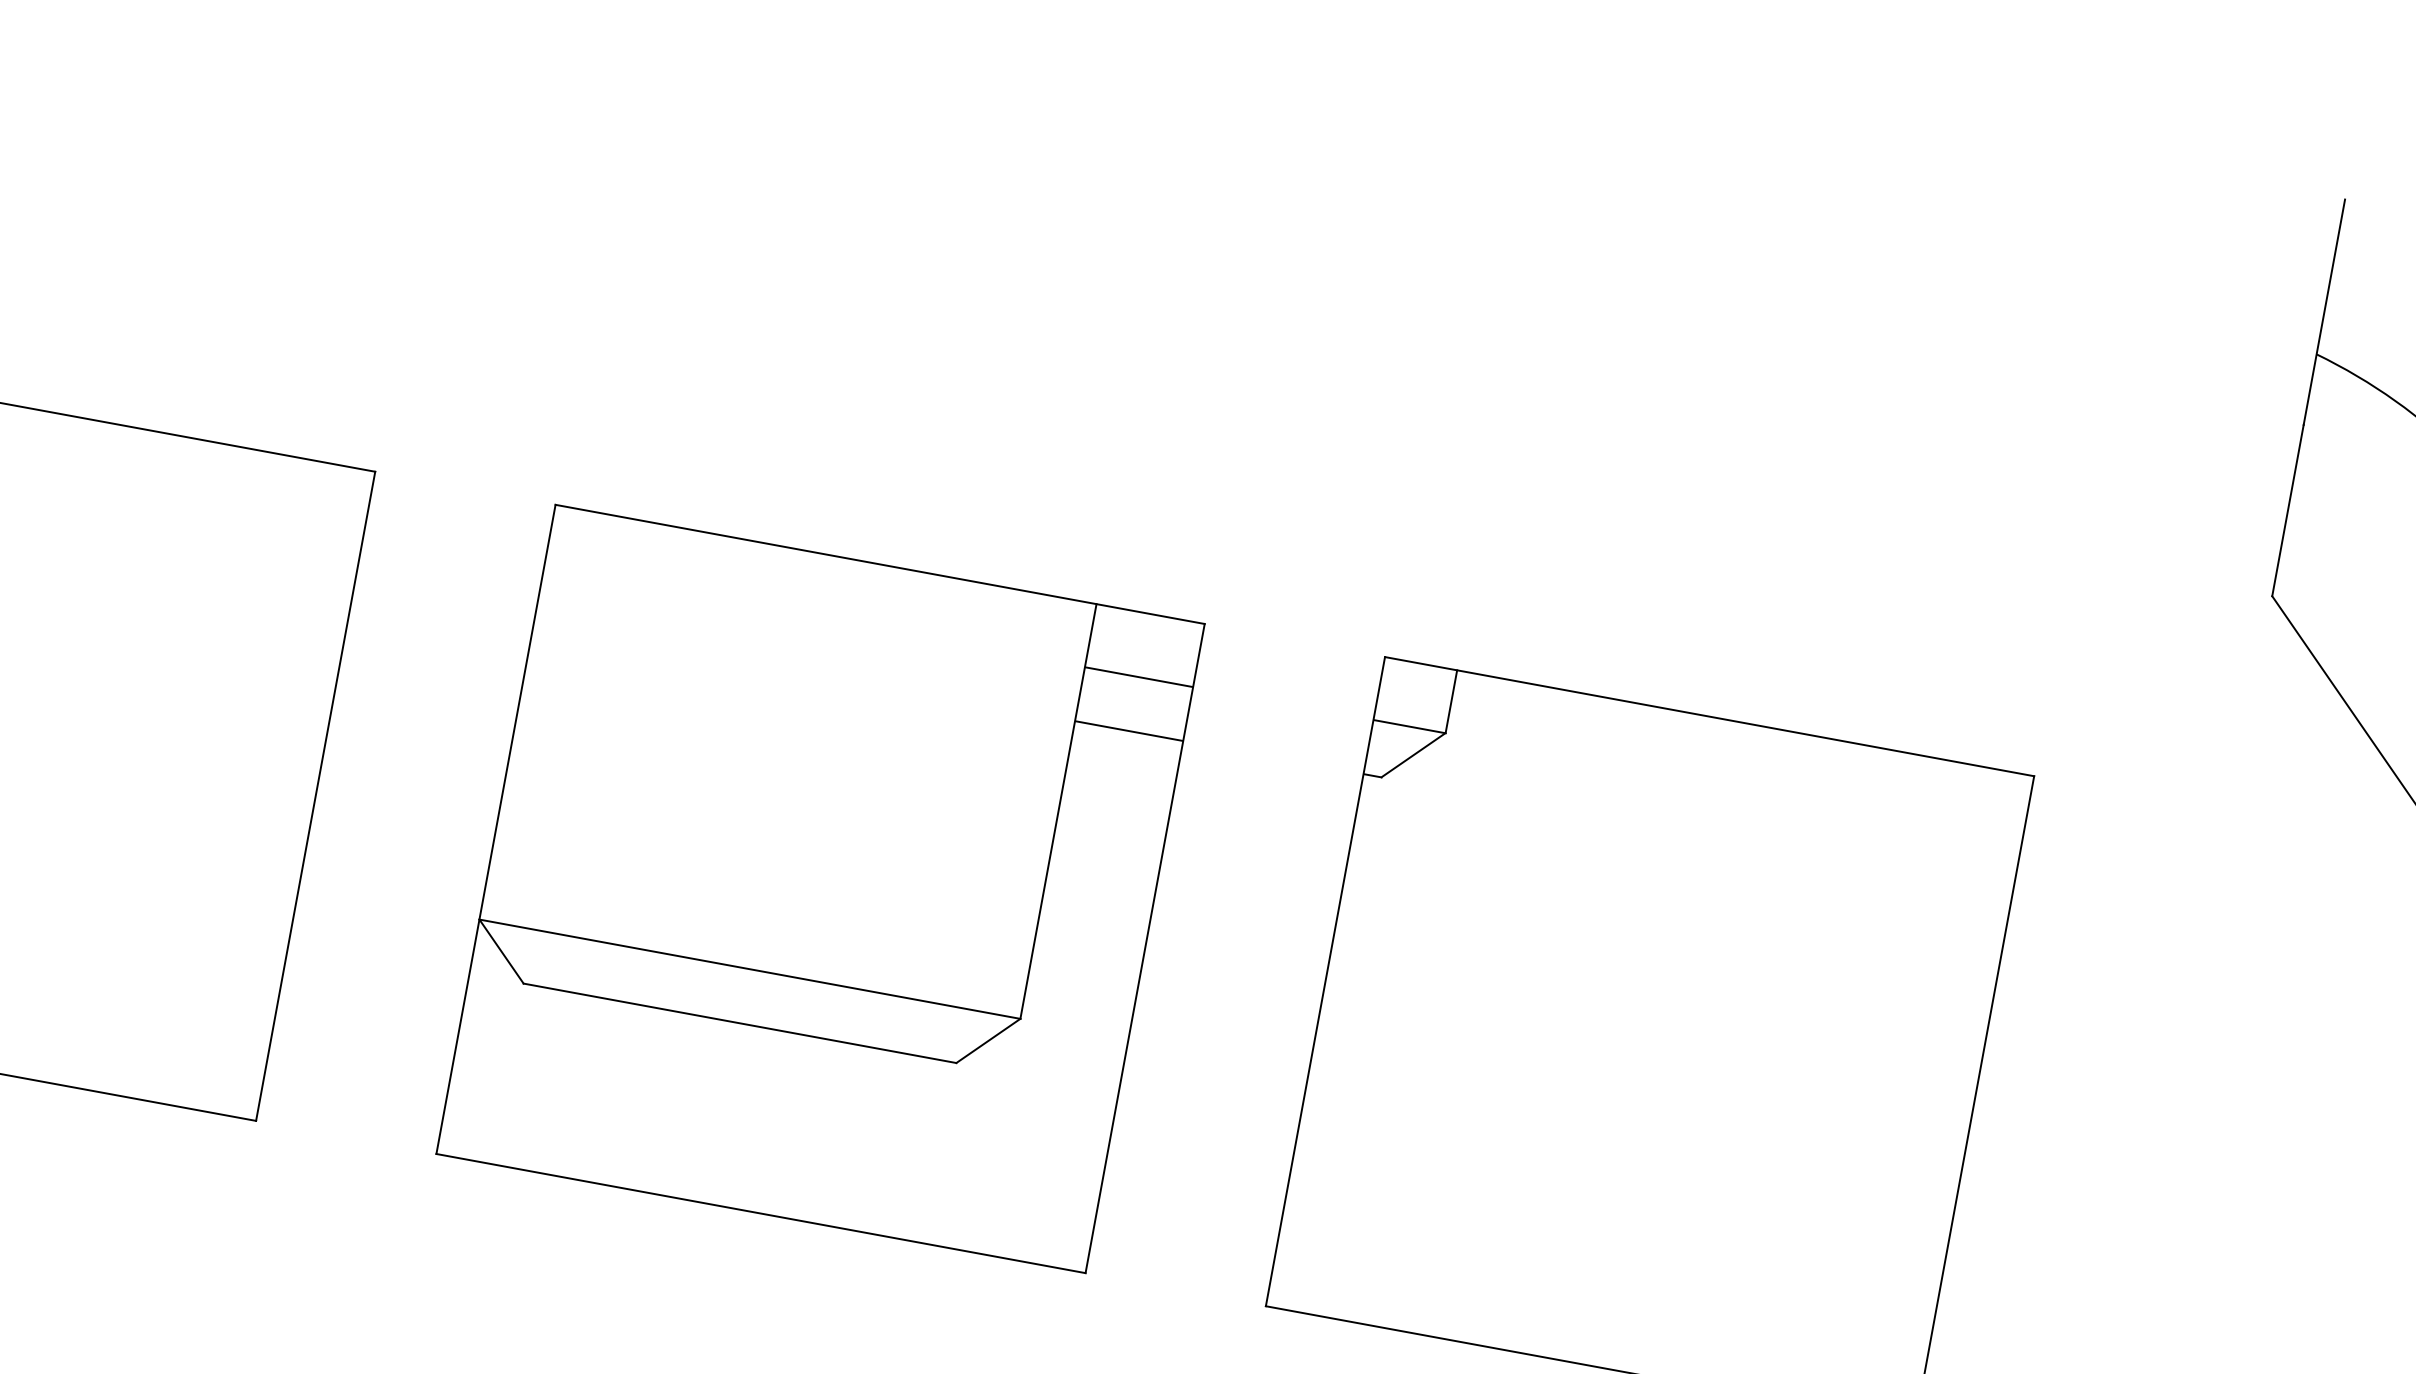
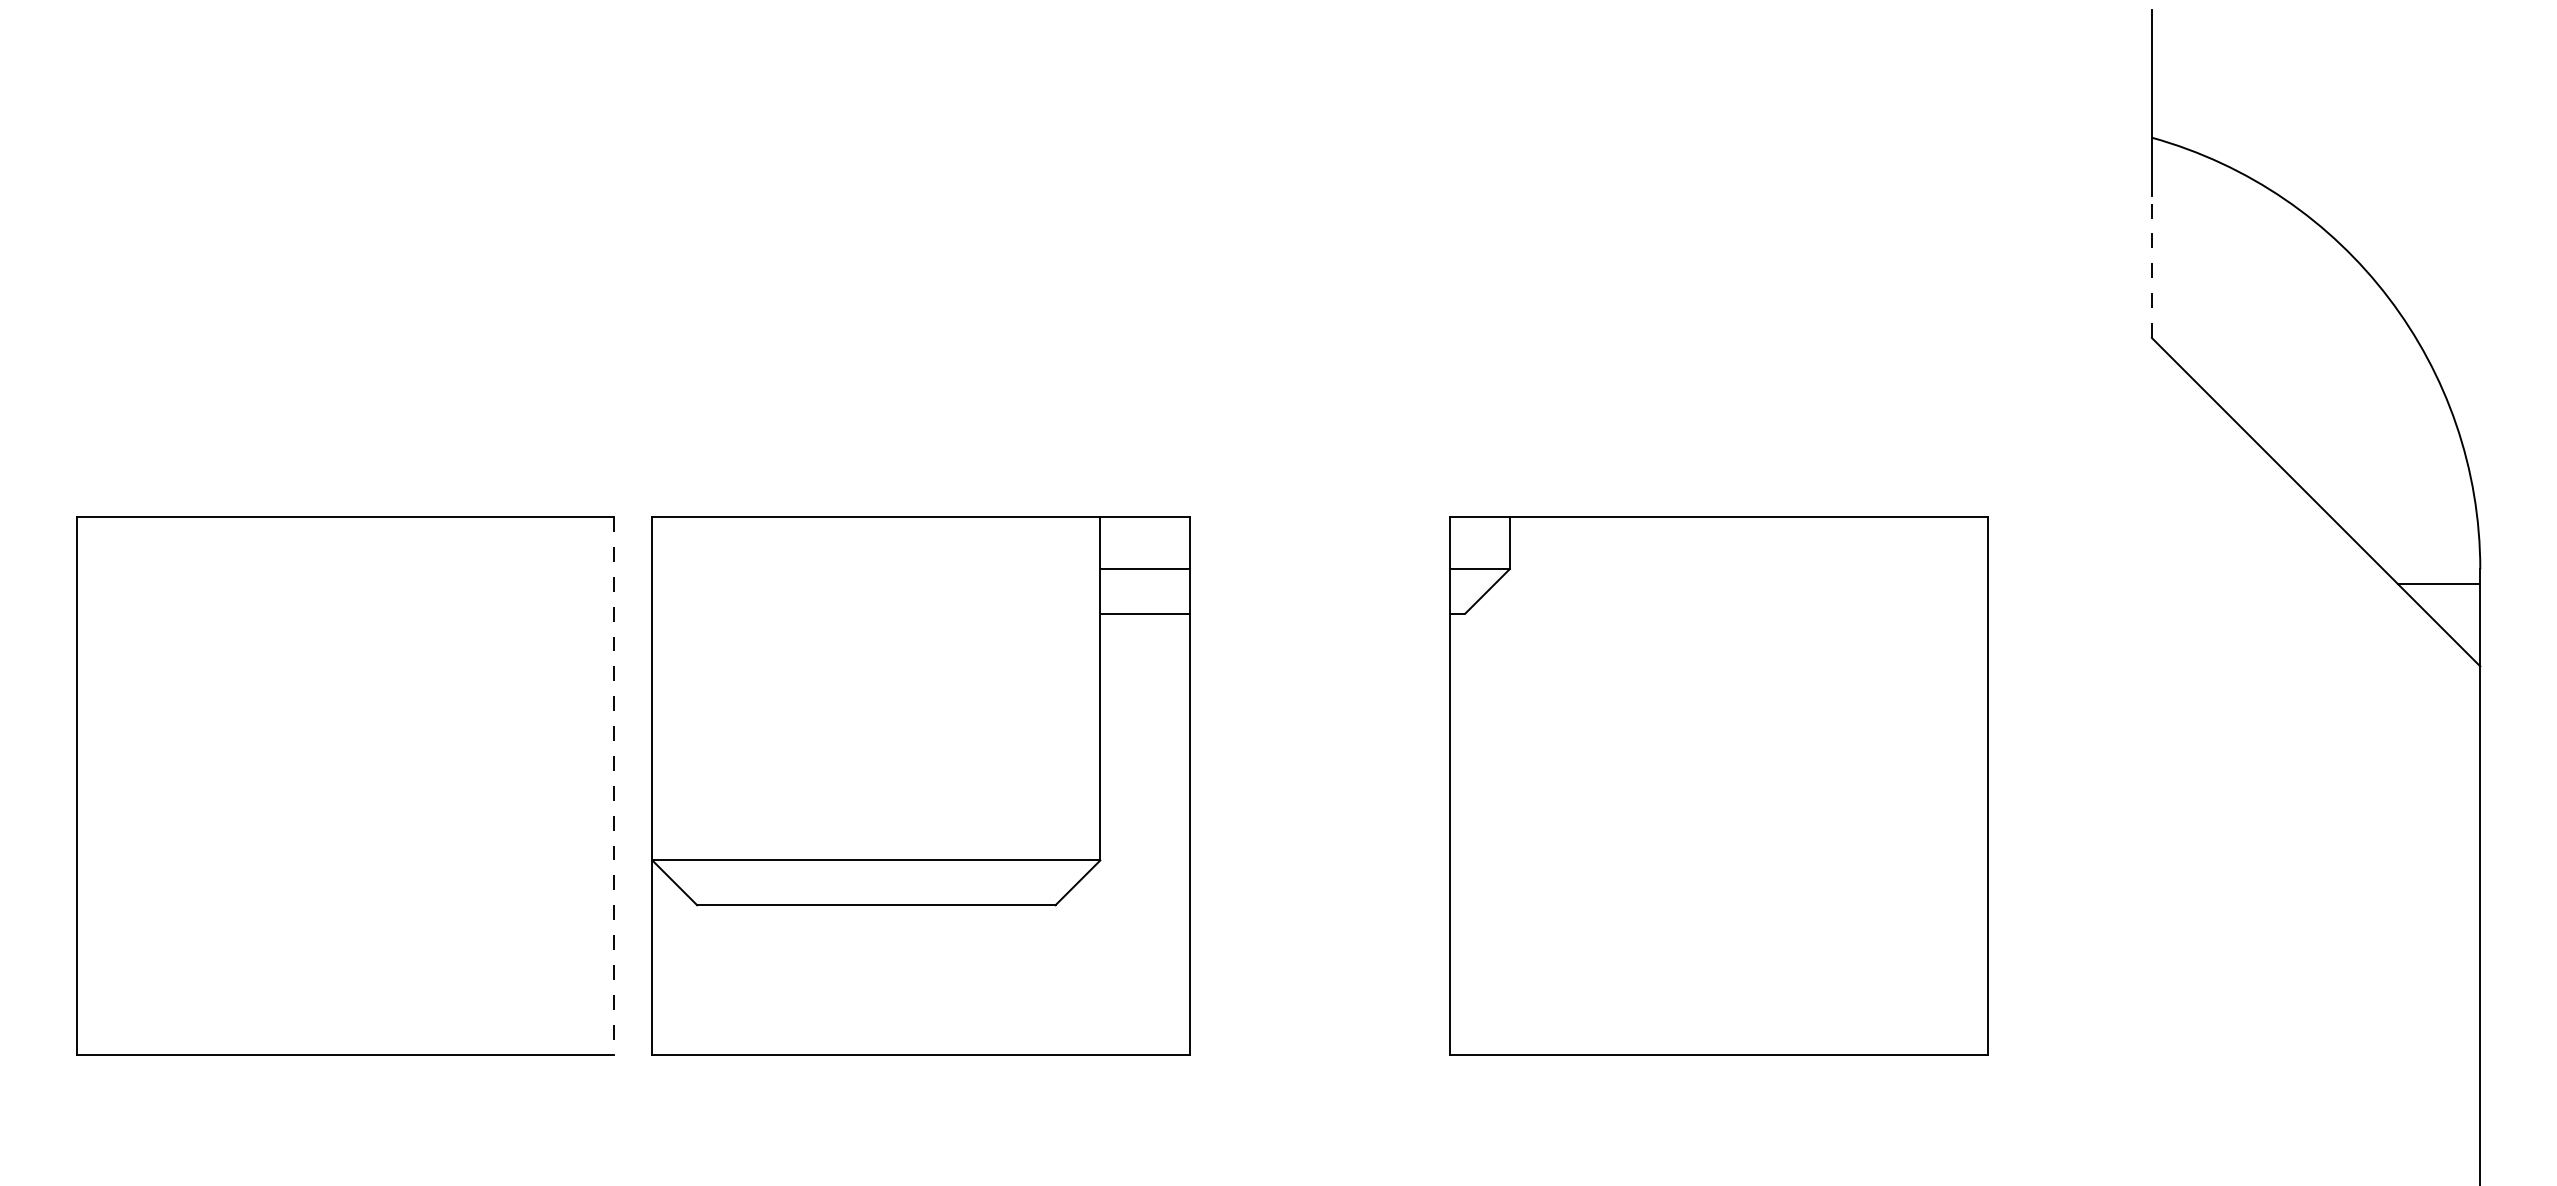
line: (2287, 511) -> (2151, 267), solid -> dashed
line: (316, 795) -> (614, 785), solid -> dashed
part: (819, 888) -> (920, 785), moved

